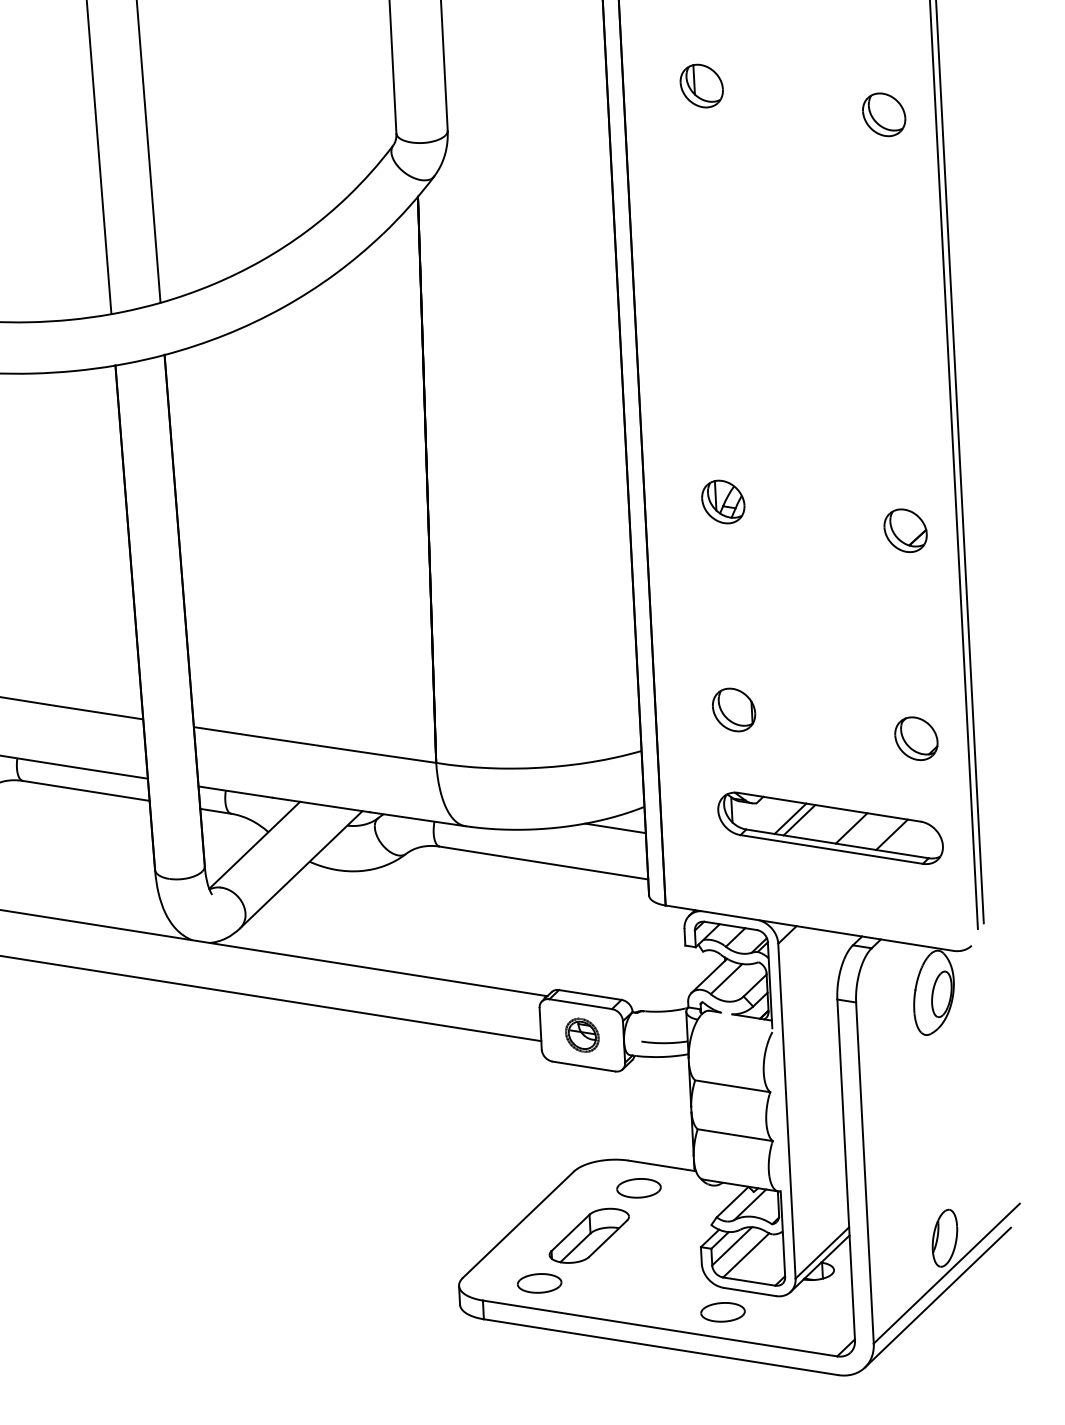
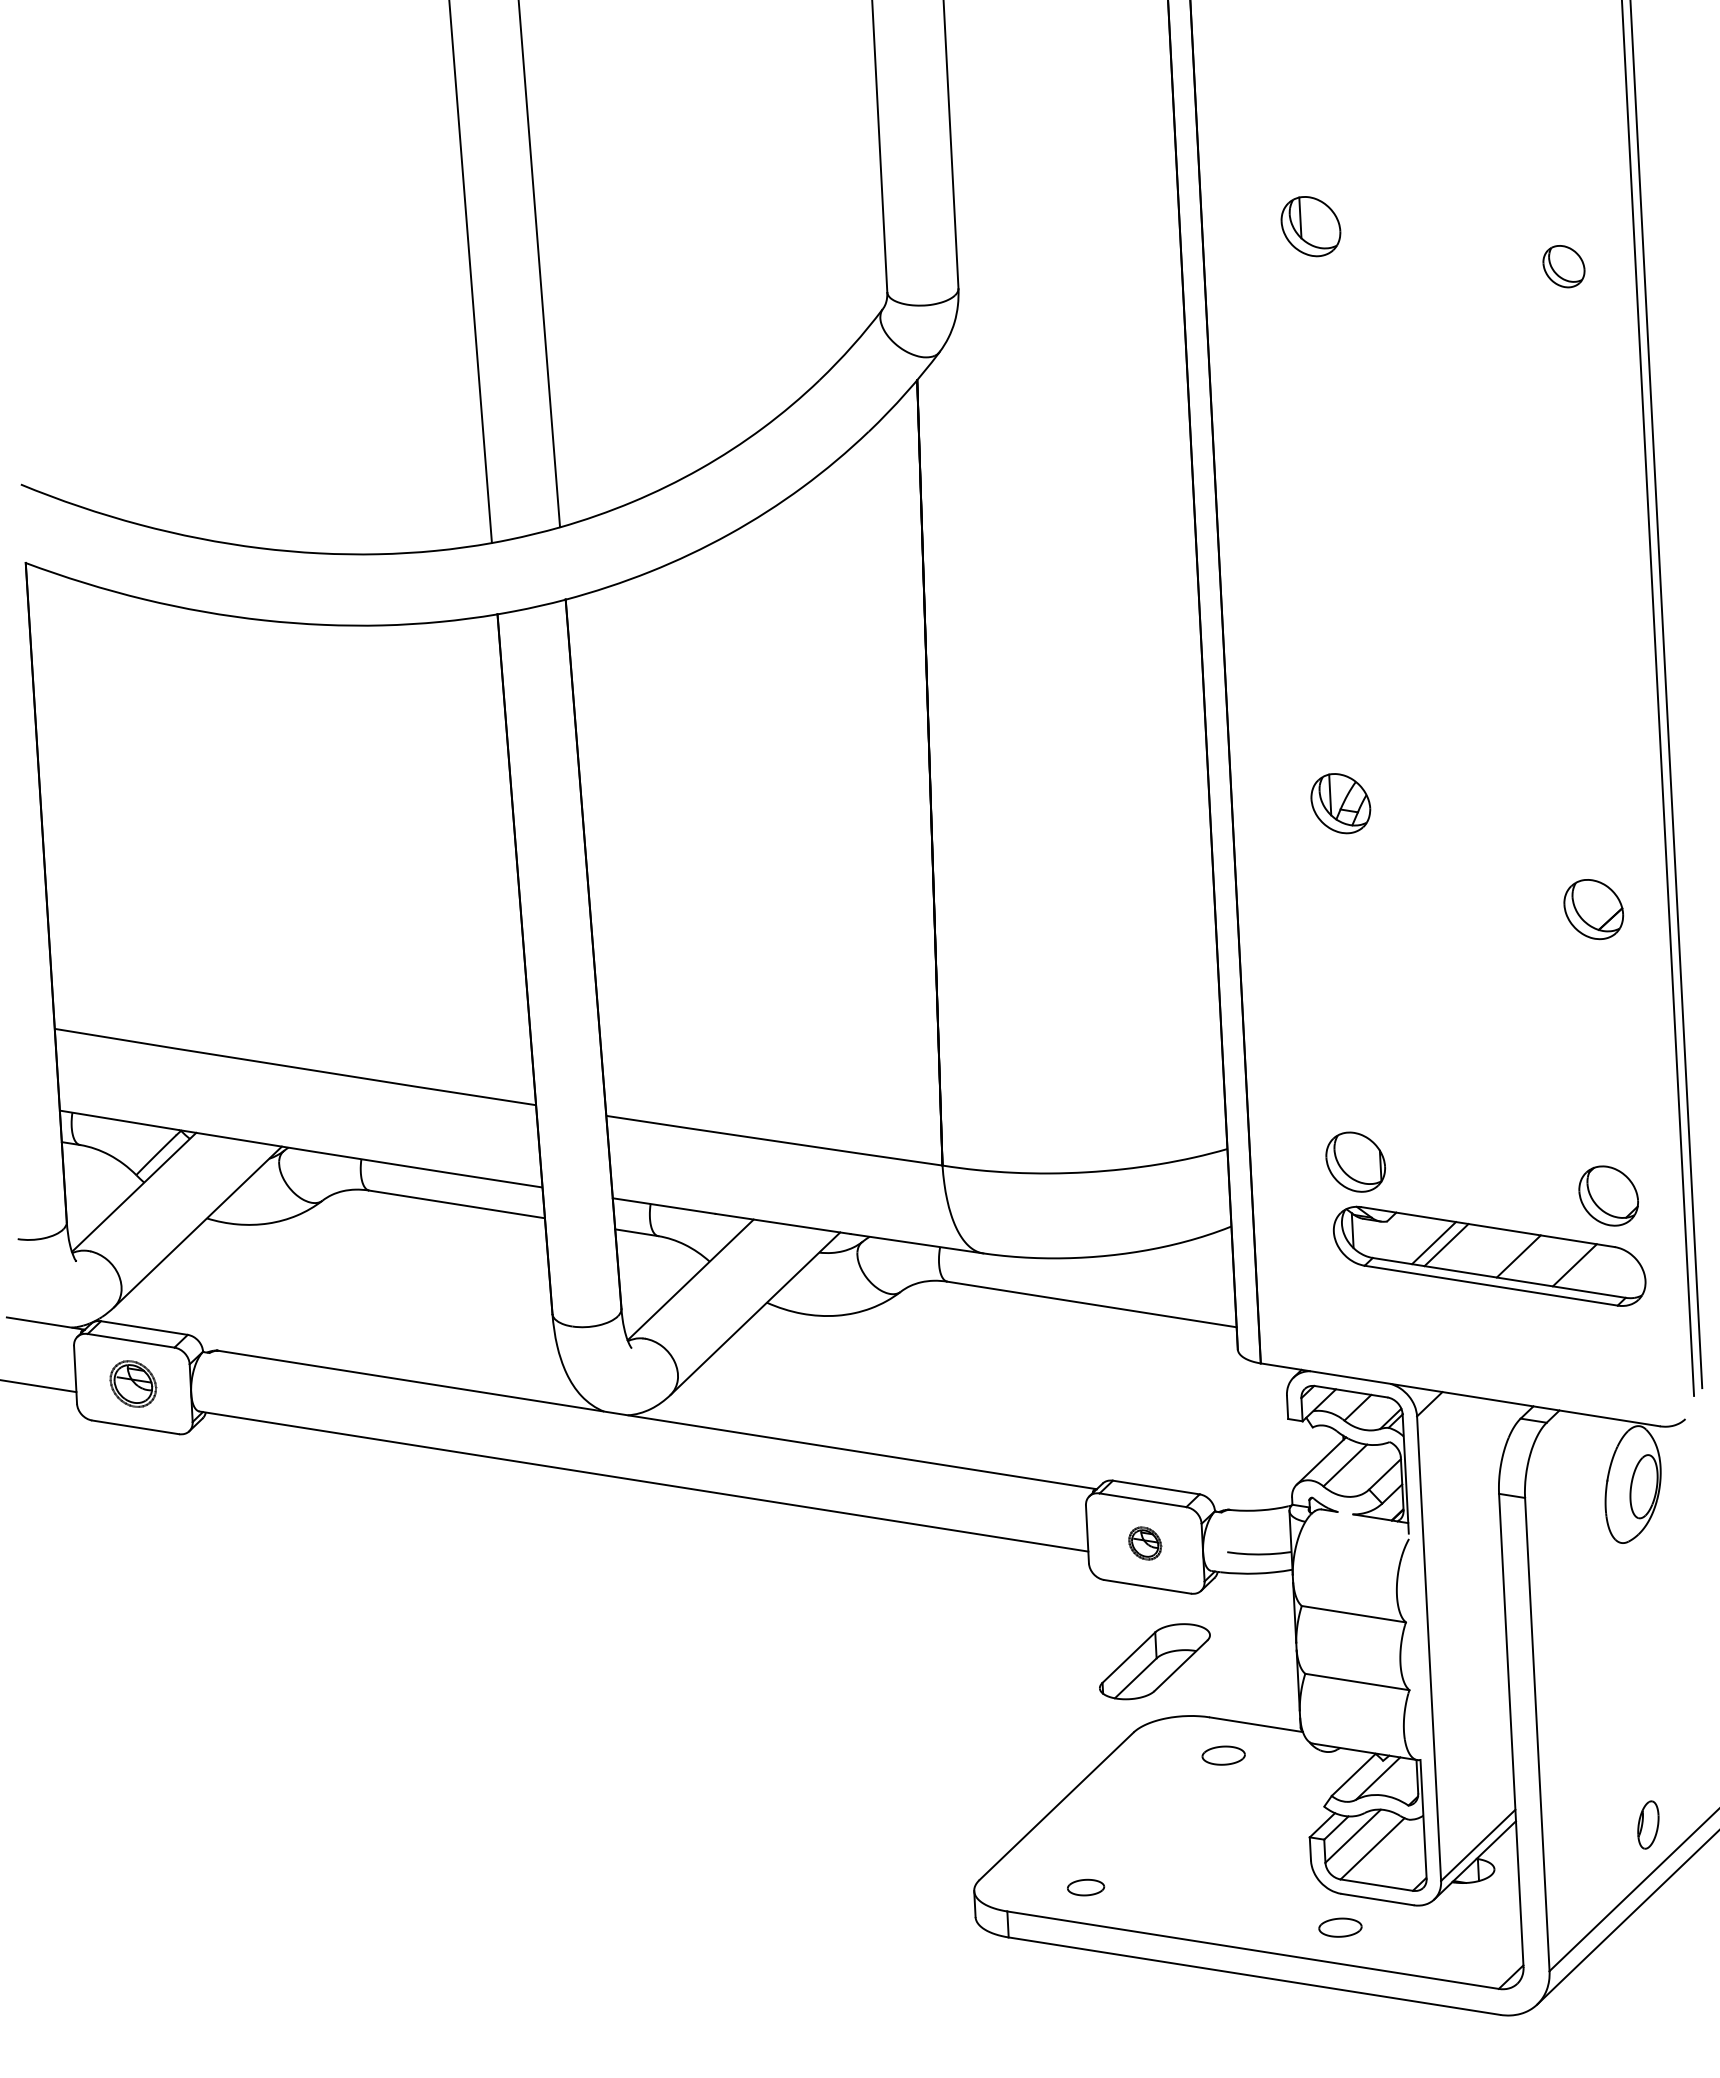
part: (883, 114) -> (1563, 266), size x0.7
part: (905, 530) -> (1593, 909), moved
part: (733, 709) -> (1355, 1161), moved
part: (916, 738) -> (1608, 1195), moved
line: (615, 828) -> (1191, 1256), removed
part: (581, 1035) -> (1144, 1543), size x0.7
part: (638, 1188) -> (1223, 1755), size x0.7
part: (589, 1235) -> (1154, 1661), moved
part: (945, 1237) -> (1648, 1824), size x0.6
part: (539, 1283) -> (1085, 1887), size x0.6
part: (723, 1312) -> (1340, 1927), size x0.7

